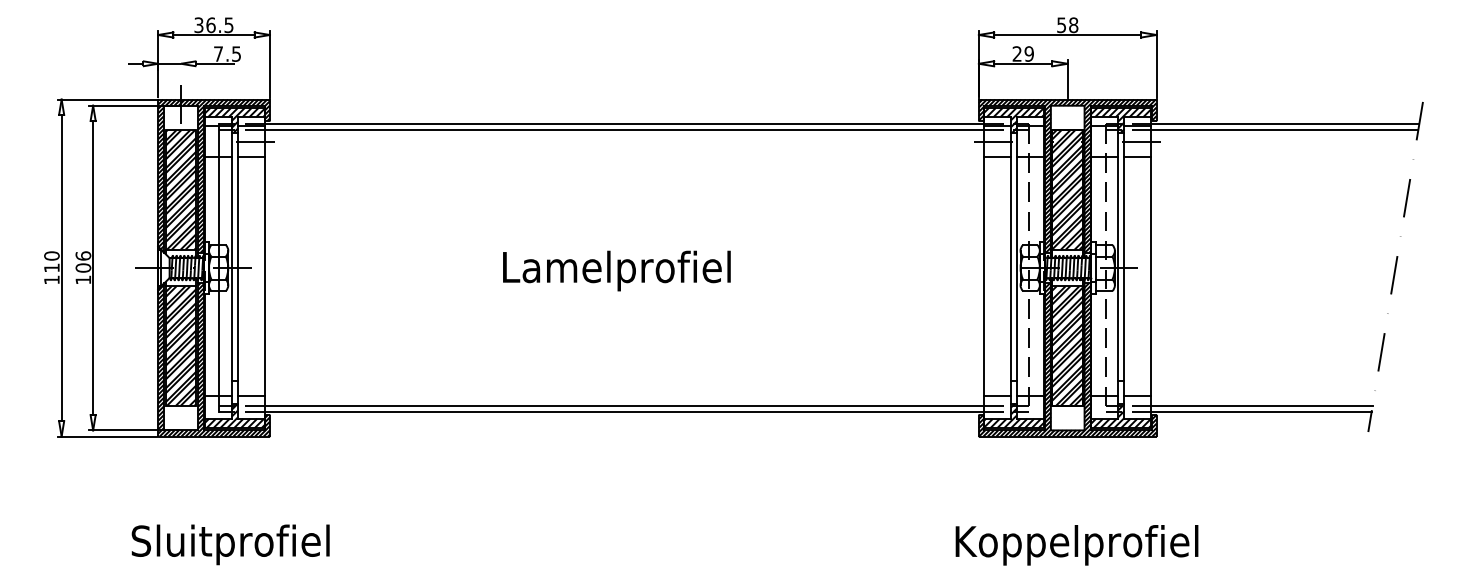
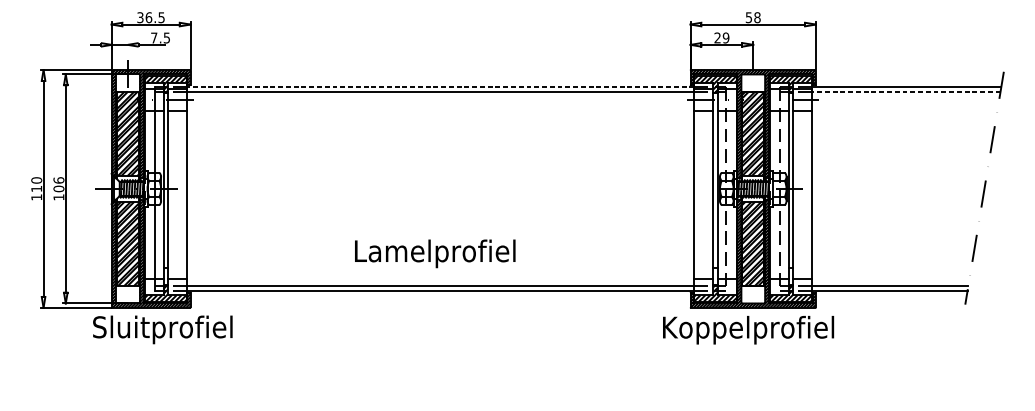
line: (624, 124) -> (440, 87), solid -> dashed
line: (1284, 130) -> (906, 91), solid -> dashed
text: (616, 270) -> (434, 253), moved
text: (230, 544) -> (162, 329), moved
text: (1076, 545) -> (748, 330), moved

